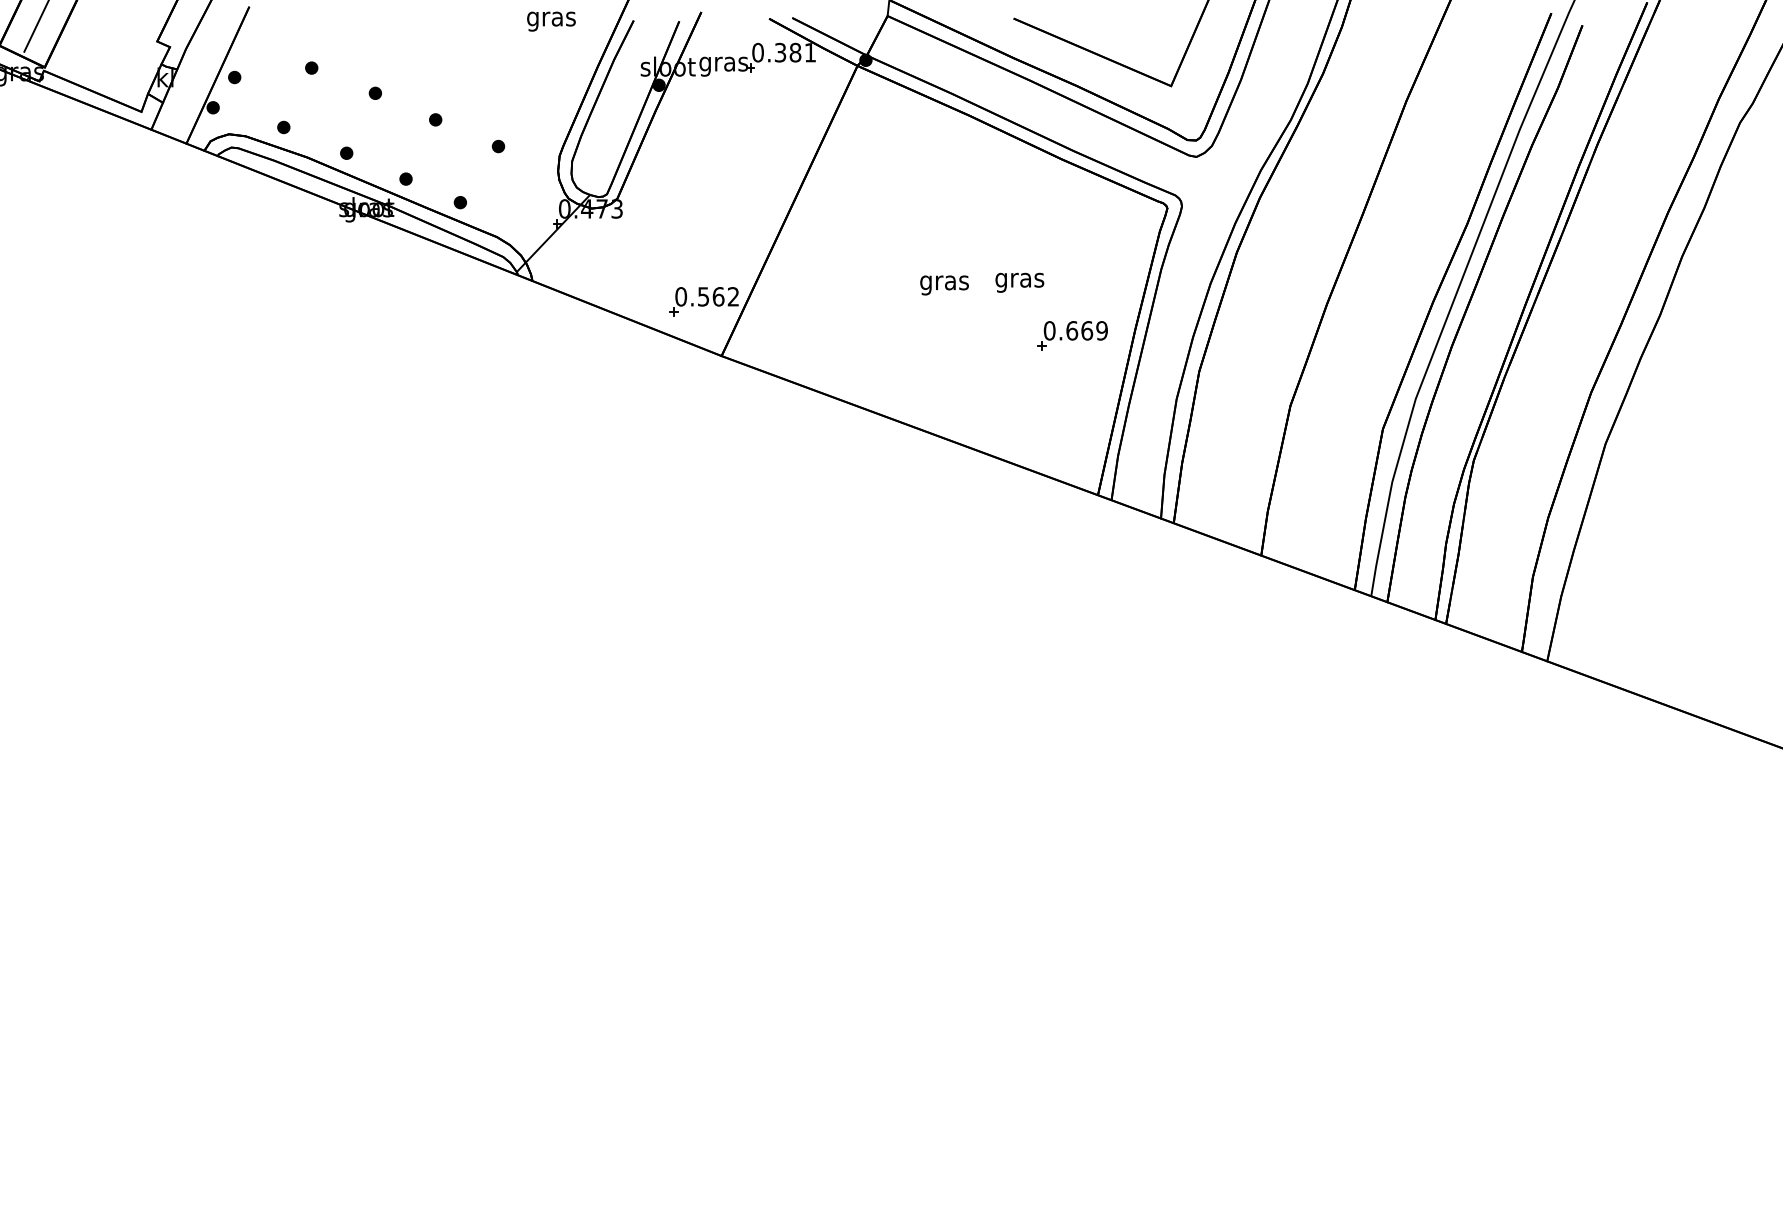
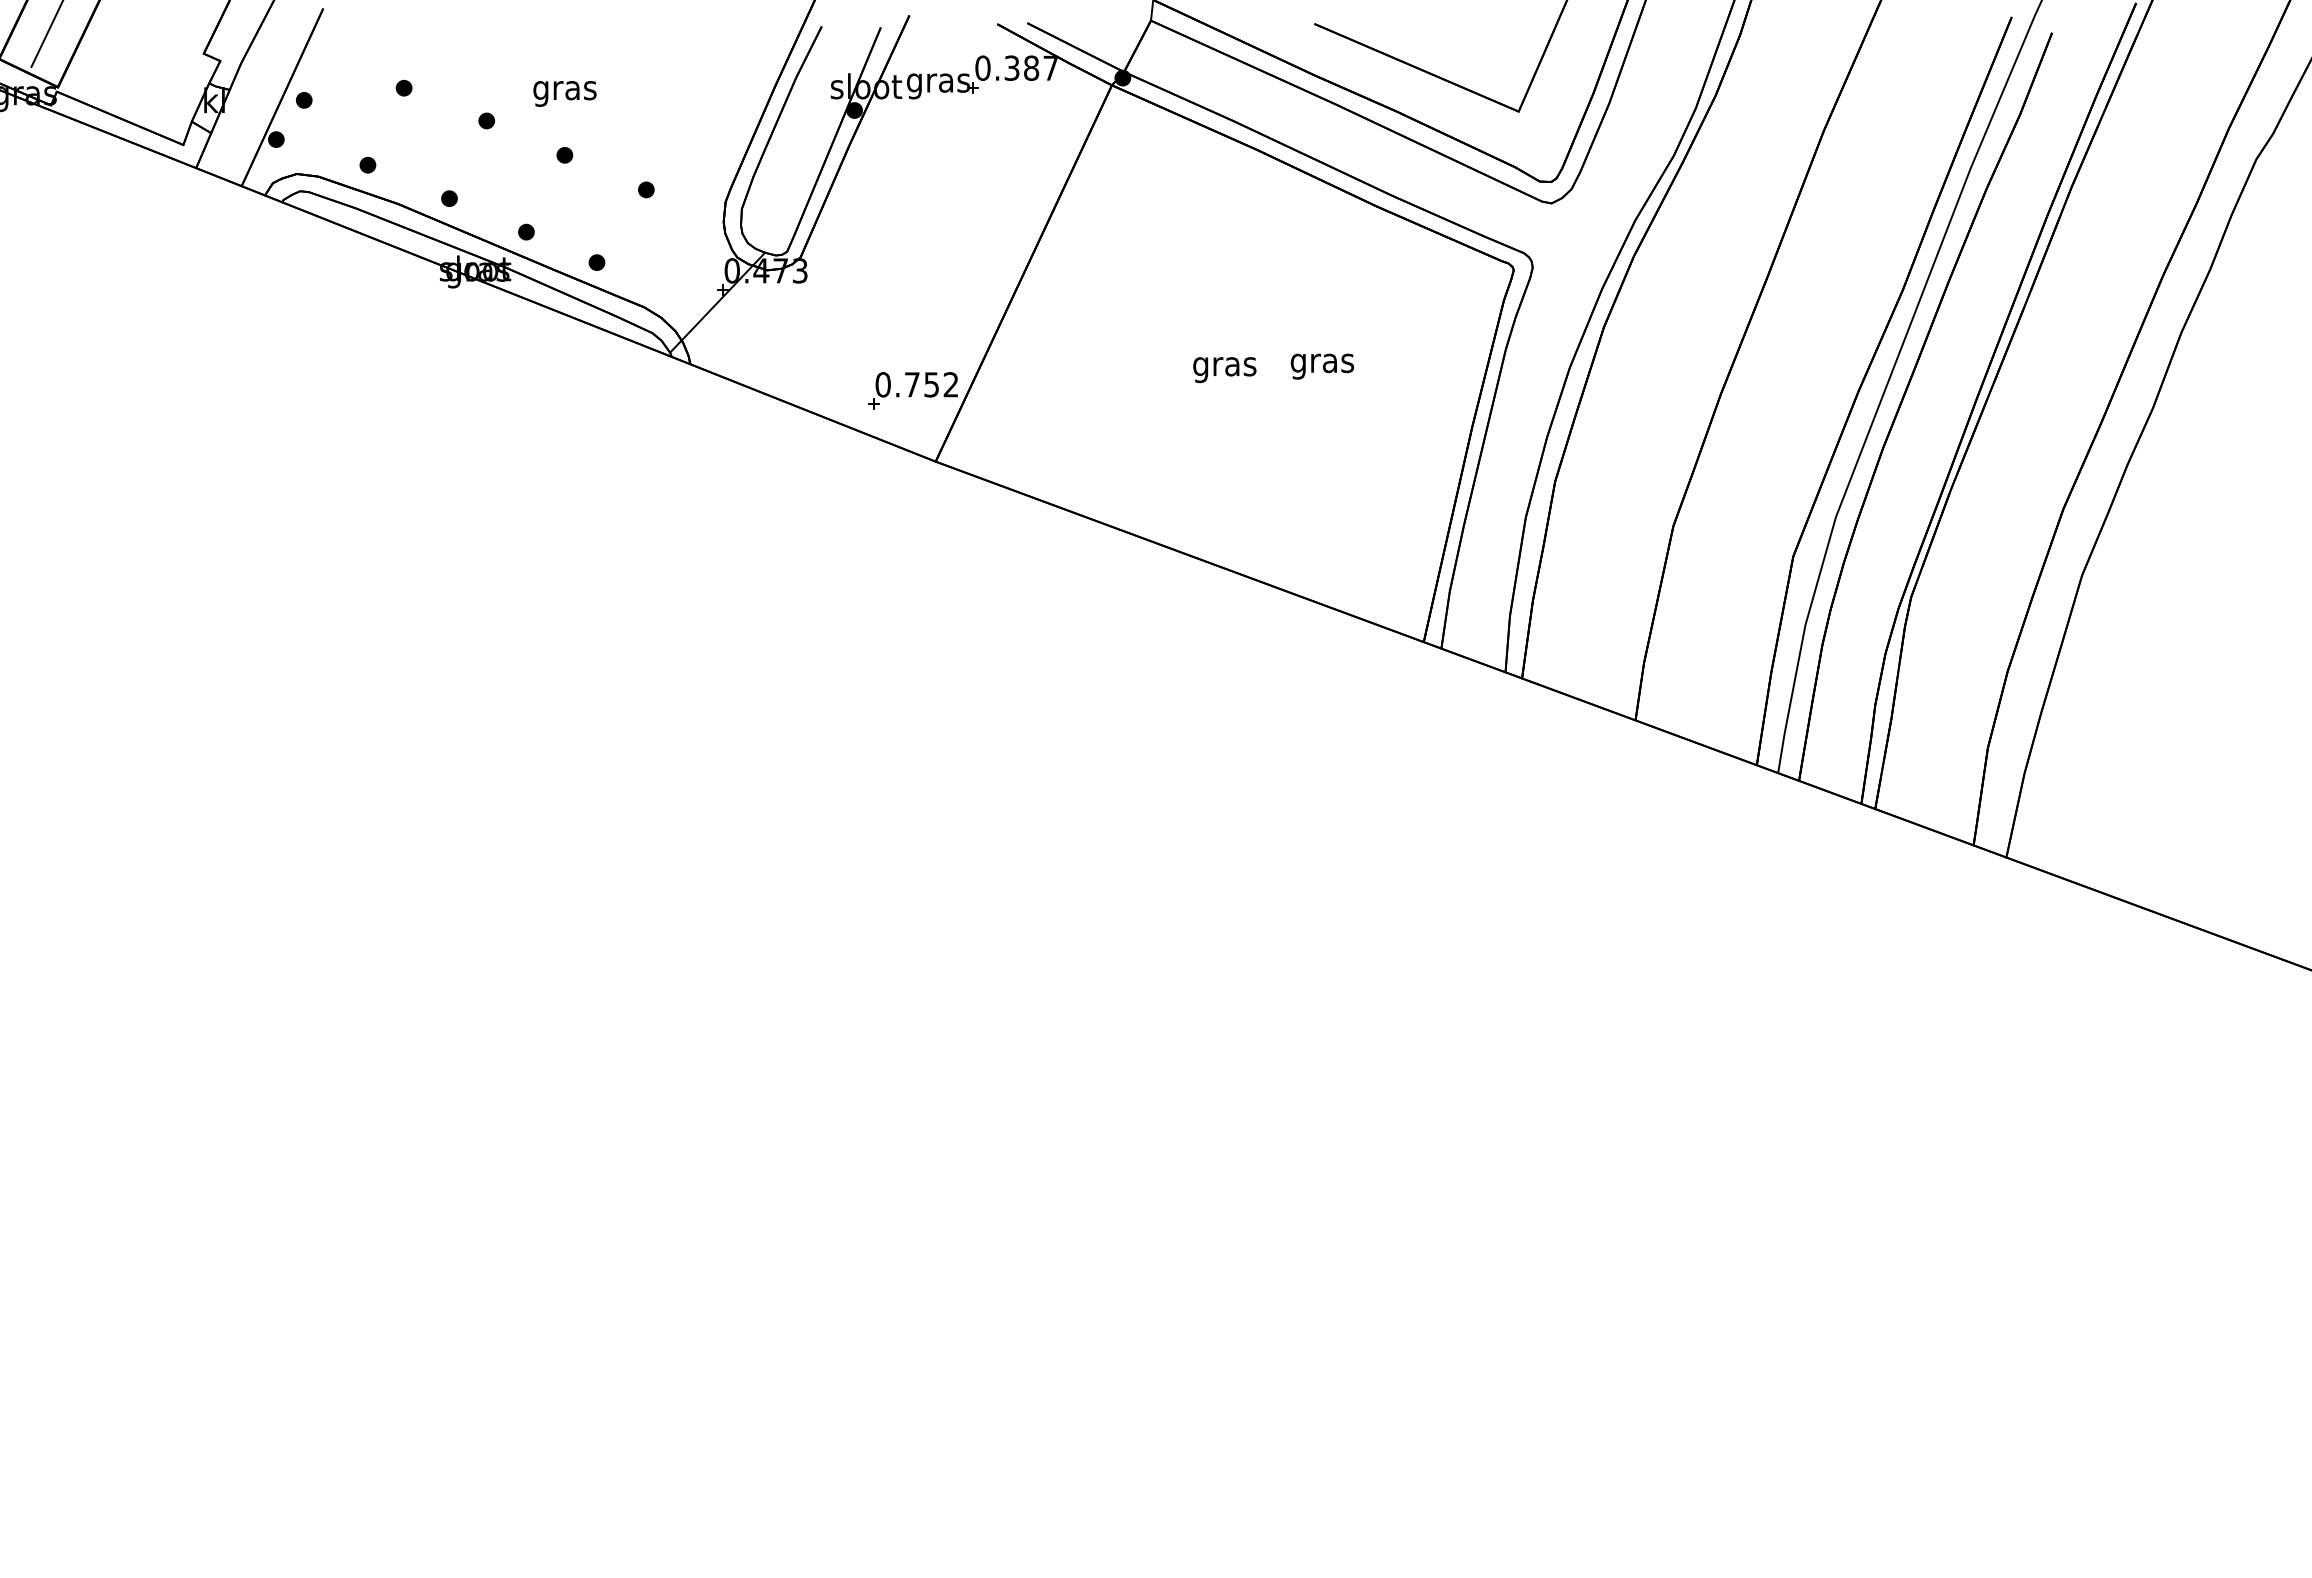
text: (551, 21) -> (564, 93), moved
text: (810, 52) -> (1050, 67), 0.381 -> 0.387
text: (711, 296) -> (922, 384), 0.562 -> 0.752
part: (1073, 335) -> (1391, 434), removed

